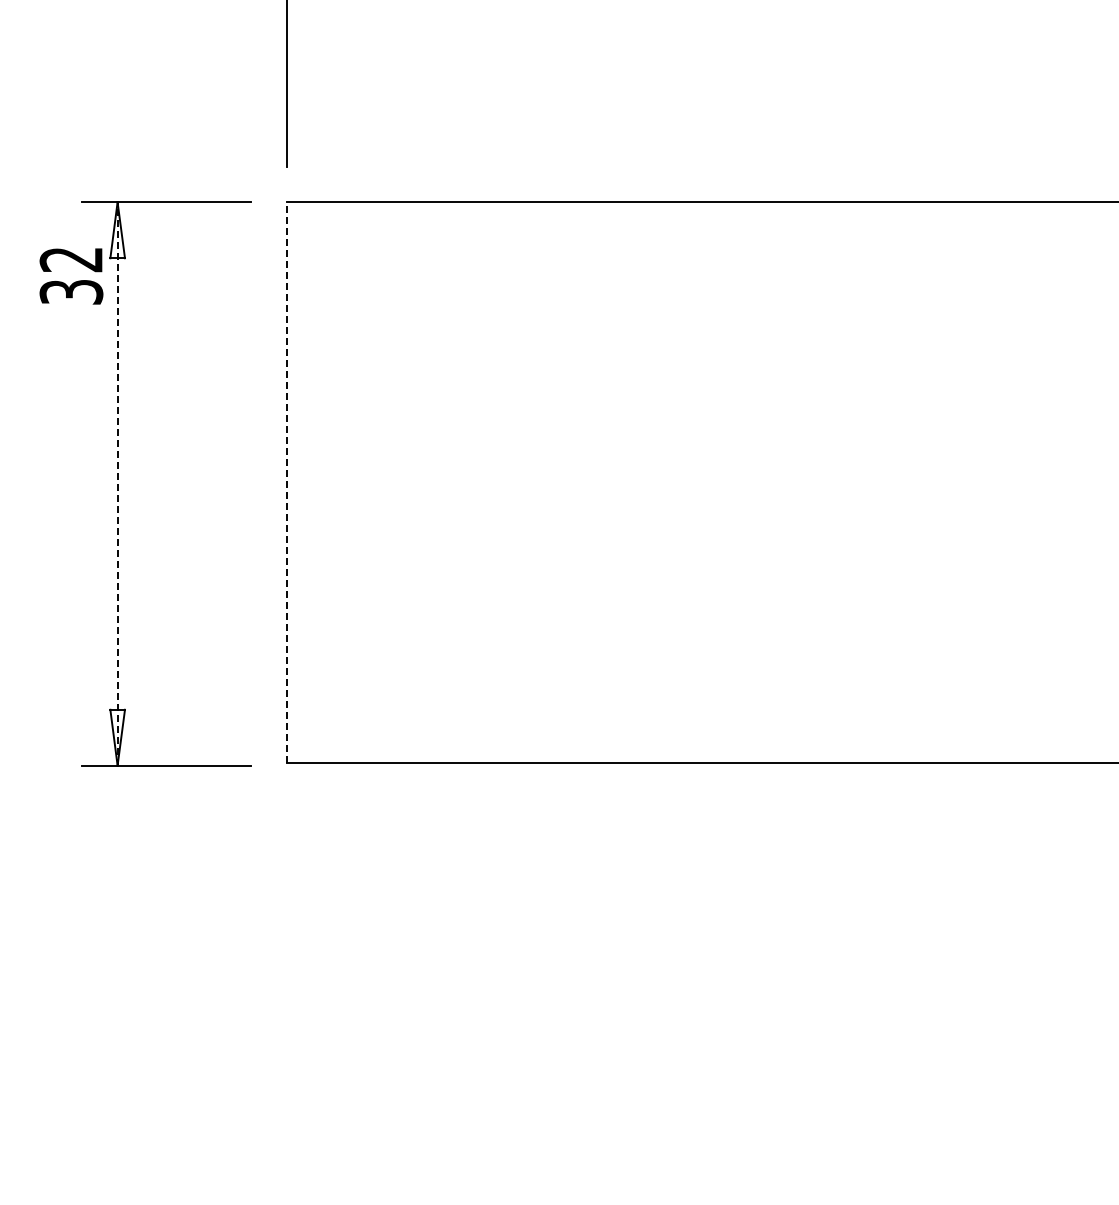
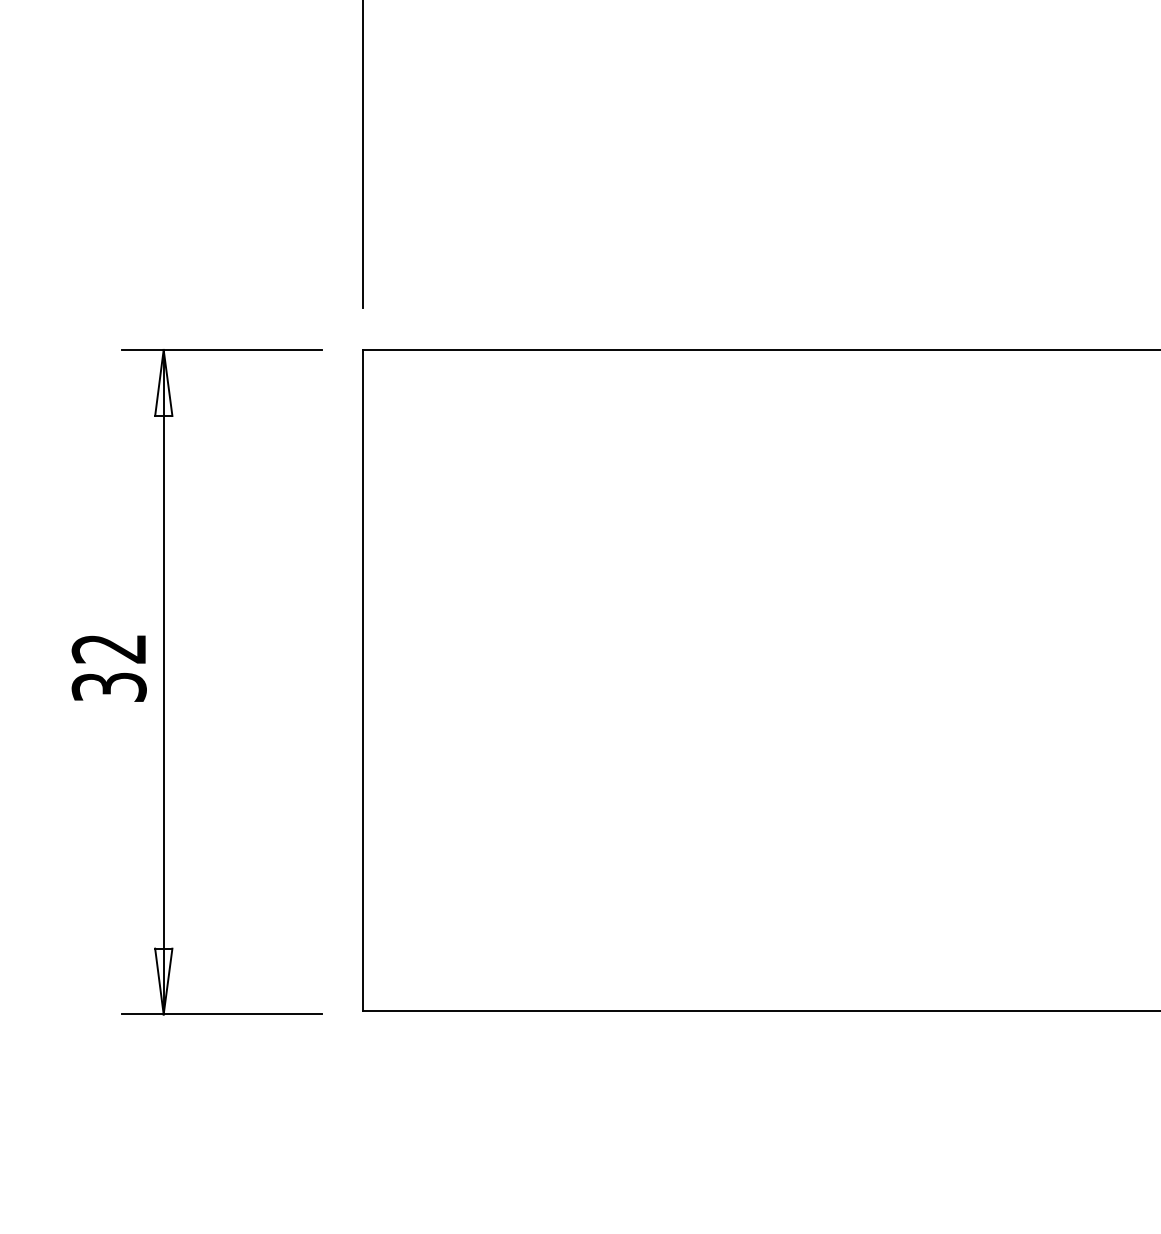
text: (71, 276) -> (109, 668), moved
line: (286, 482) -> (362, 680), dashed -> solid
line: (117, 483) -> (163, 681), dashed -> solid

